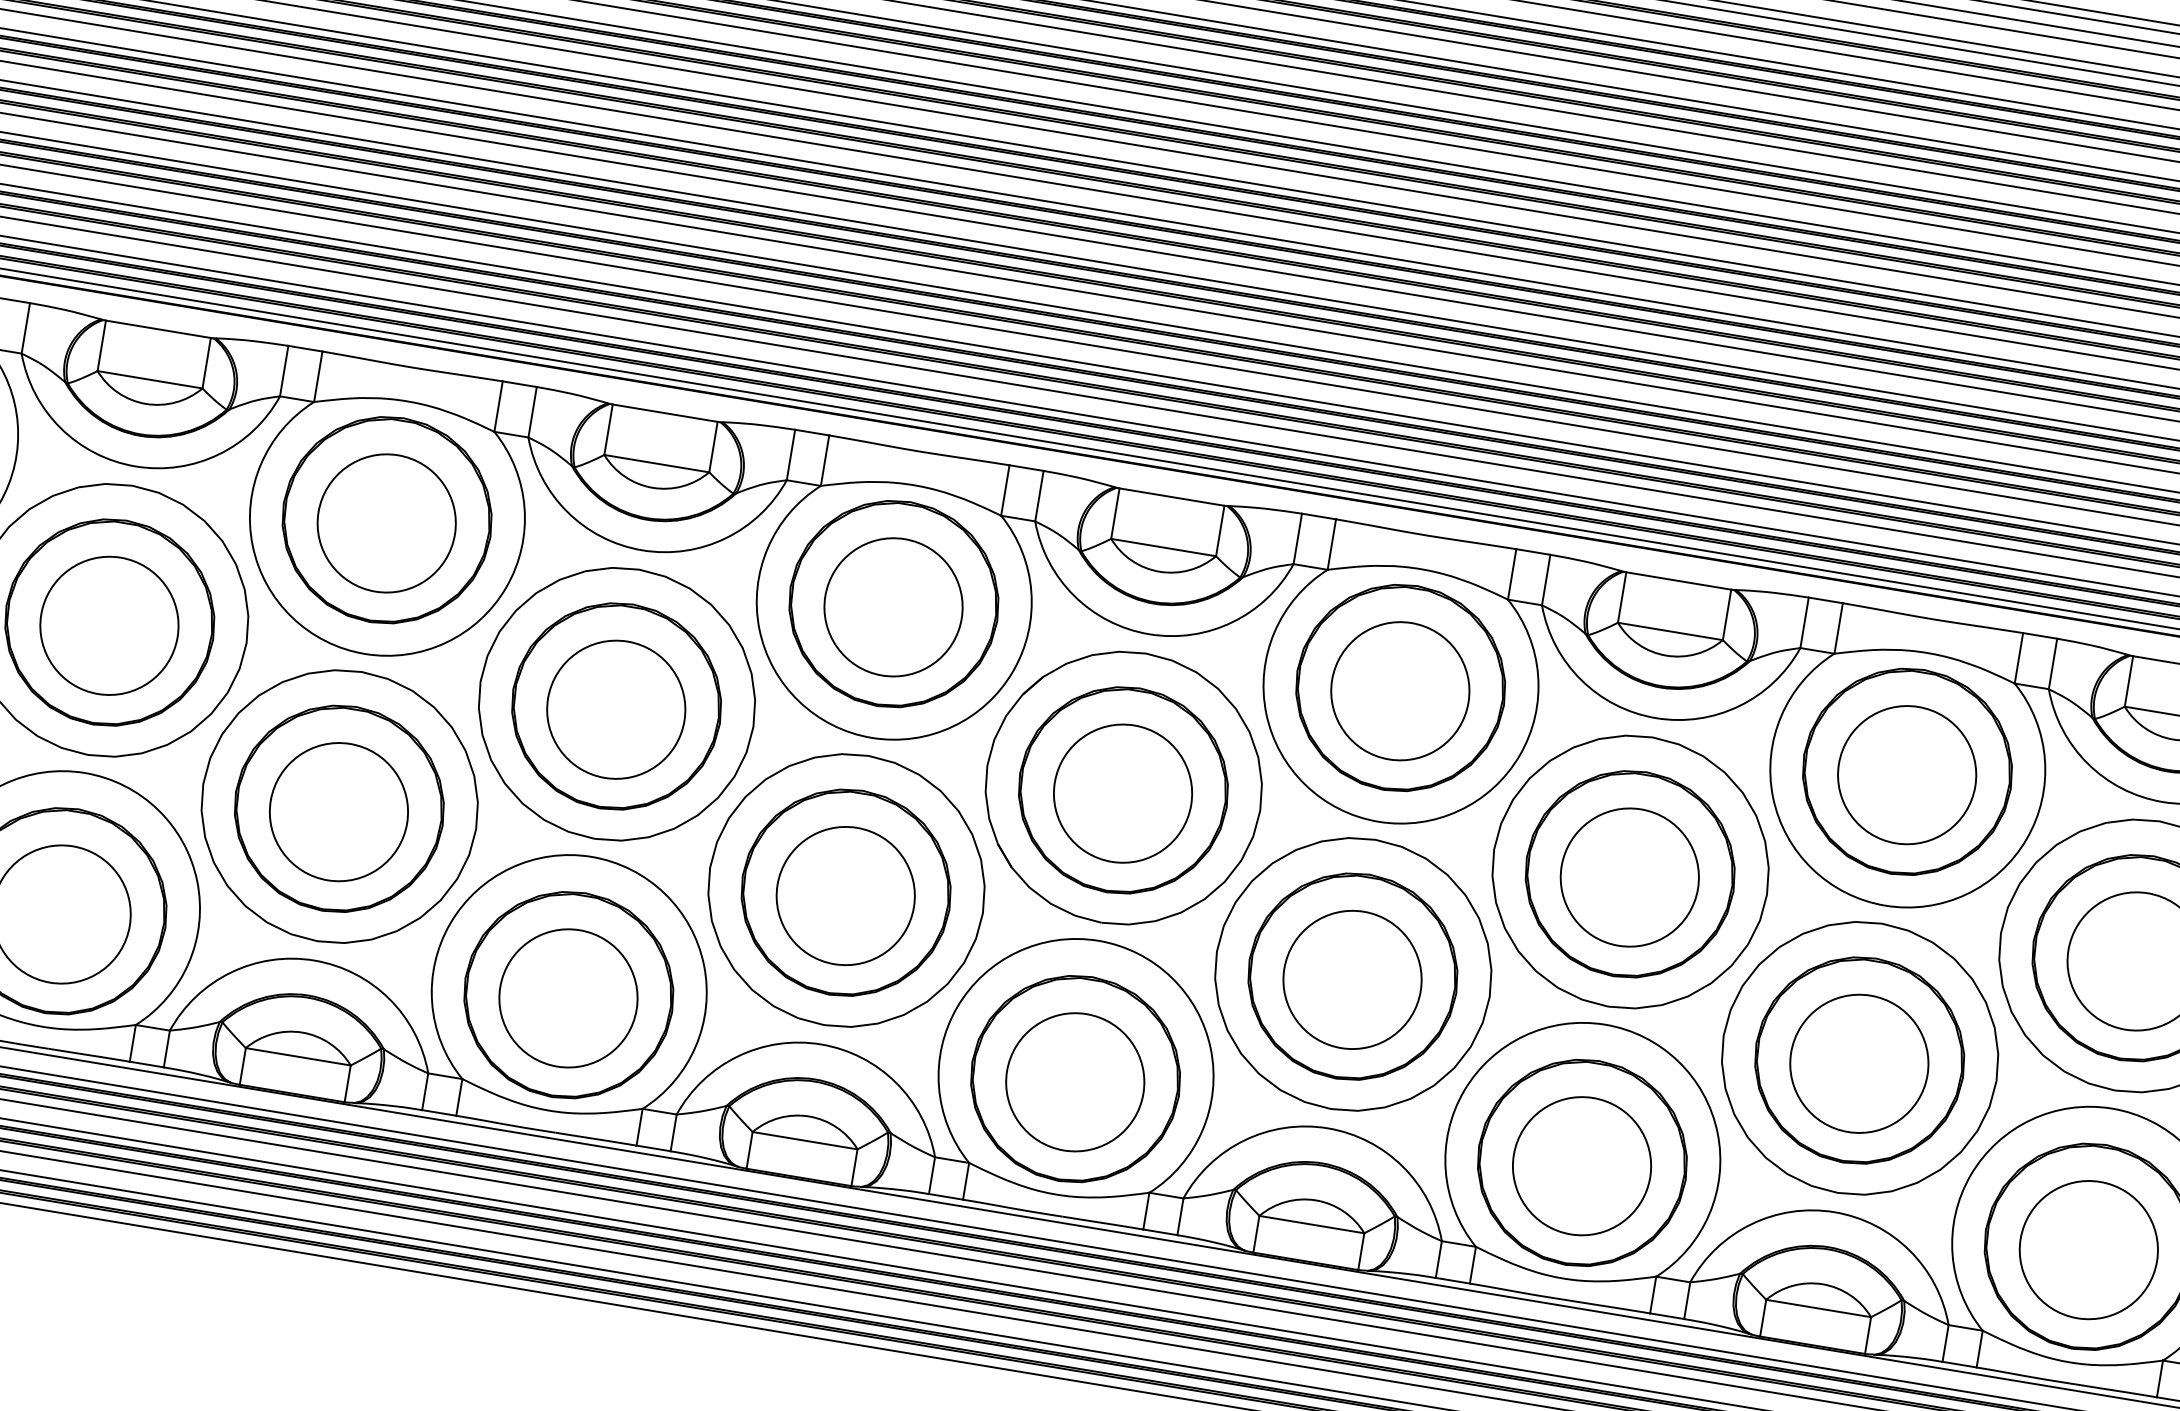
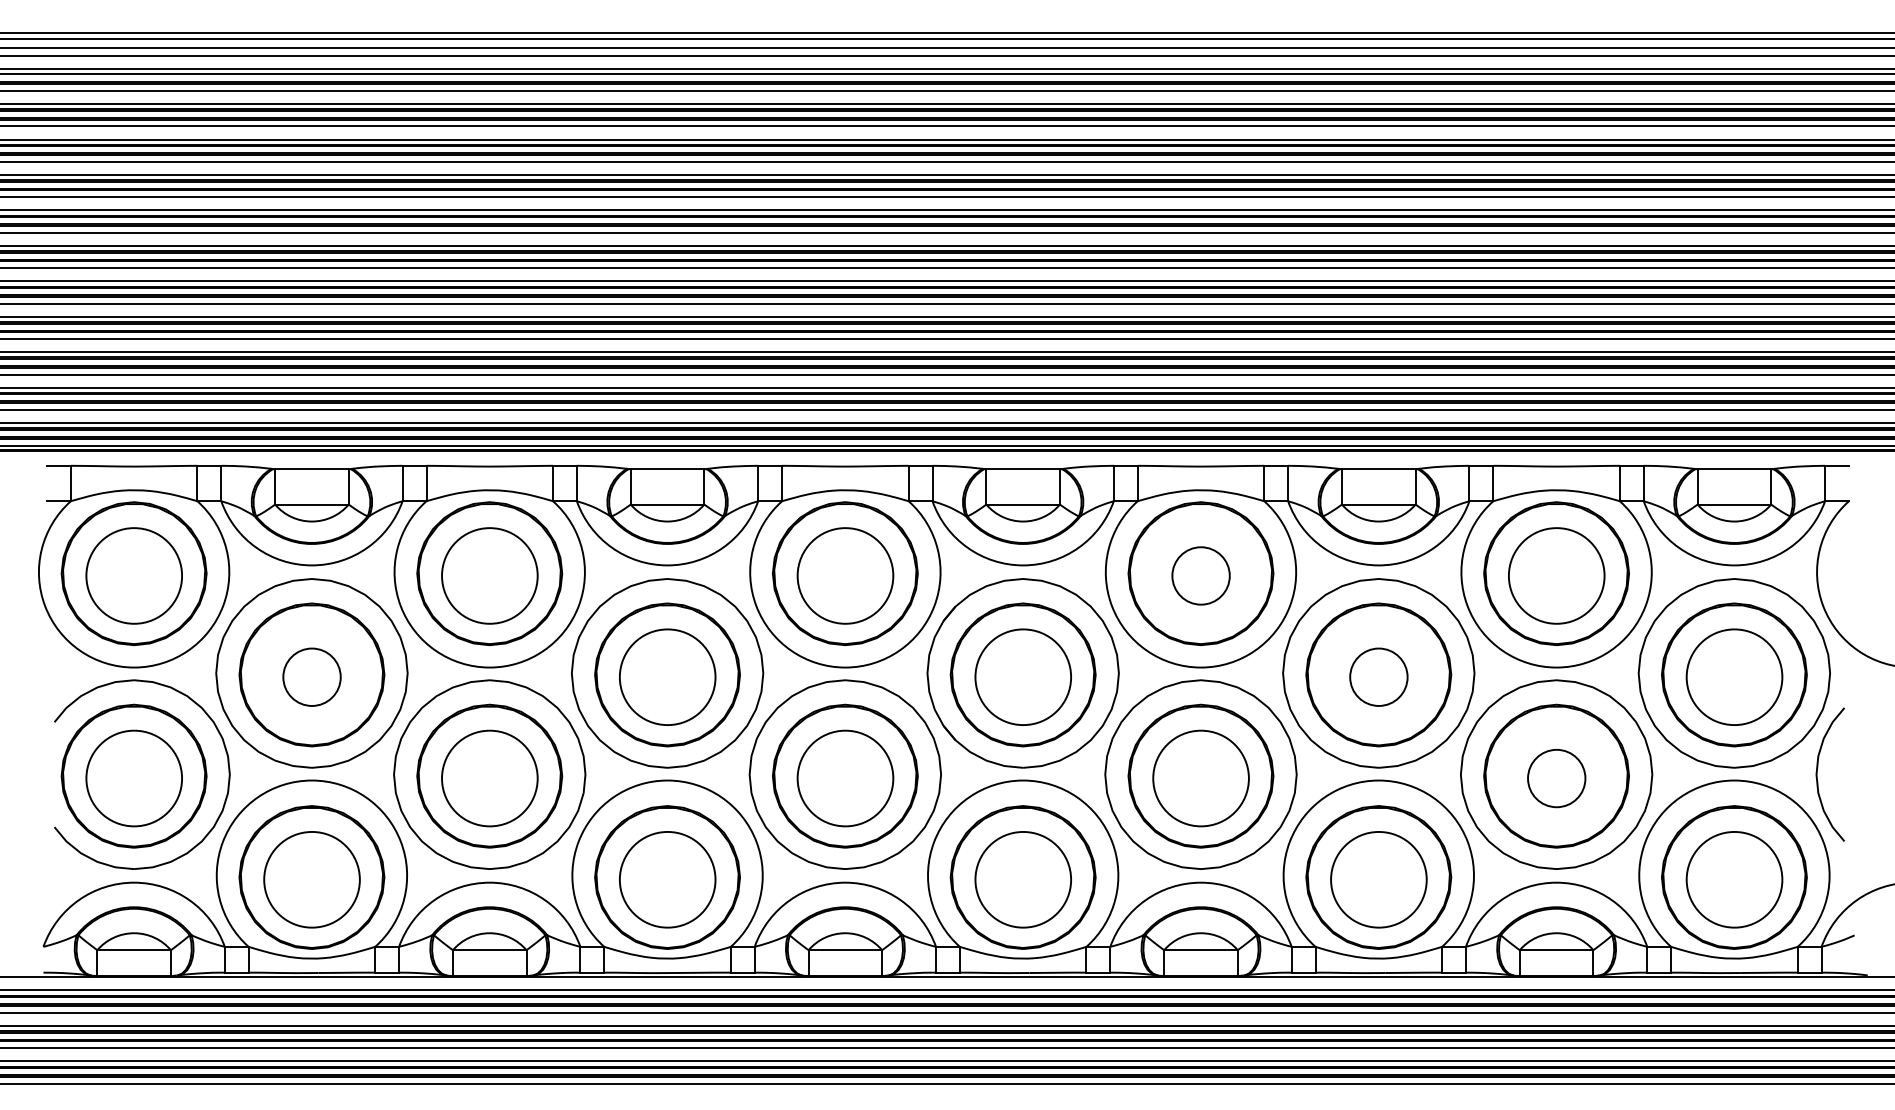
circle: (108, 626) -> (311, 677), size x0.6
circle: (1399, 690) -> (1200, 575), size x0.6
circle: (1629, 877) -> (1378, 677), size x0.6
circle: (1859, 1063) -> (1556, 778), size x0.6

